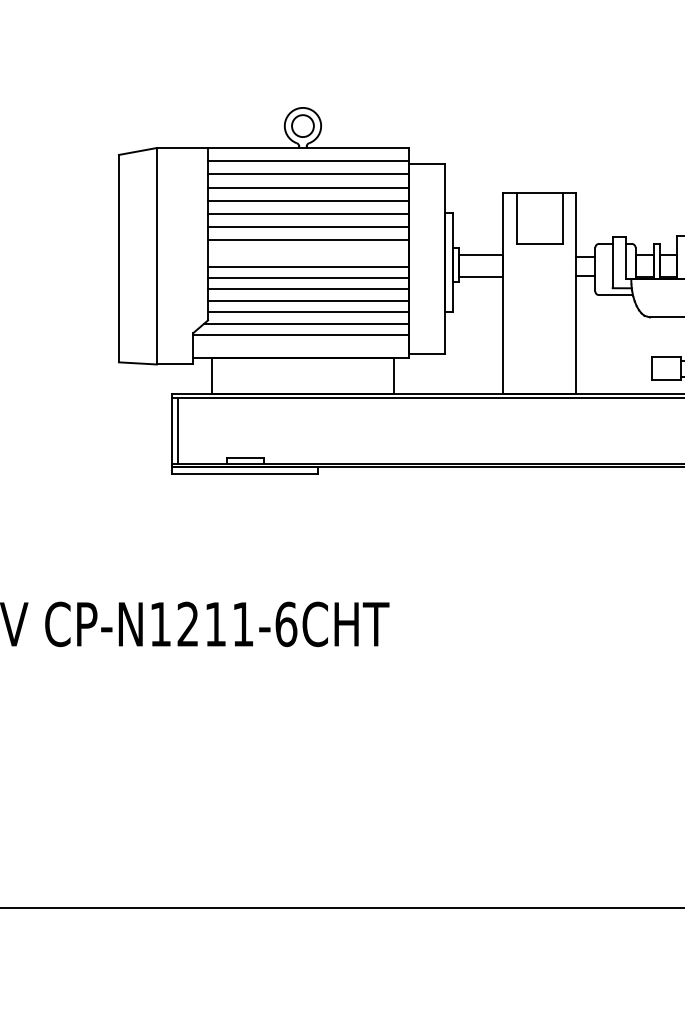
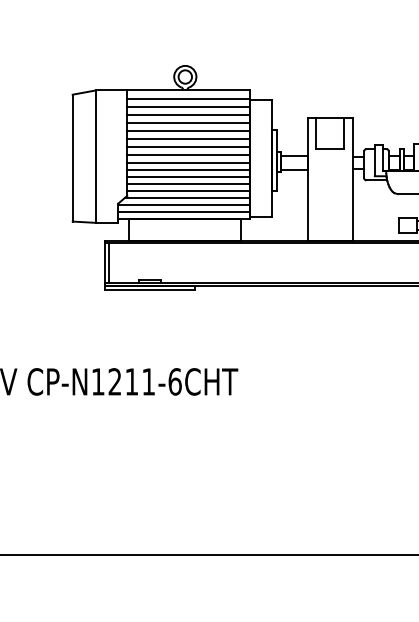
line: (308, 254) -> (188, 155), added
line: (301, 345) -> (184, 211), added

